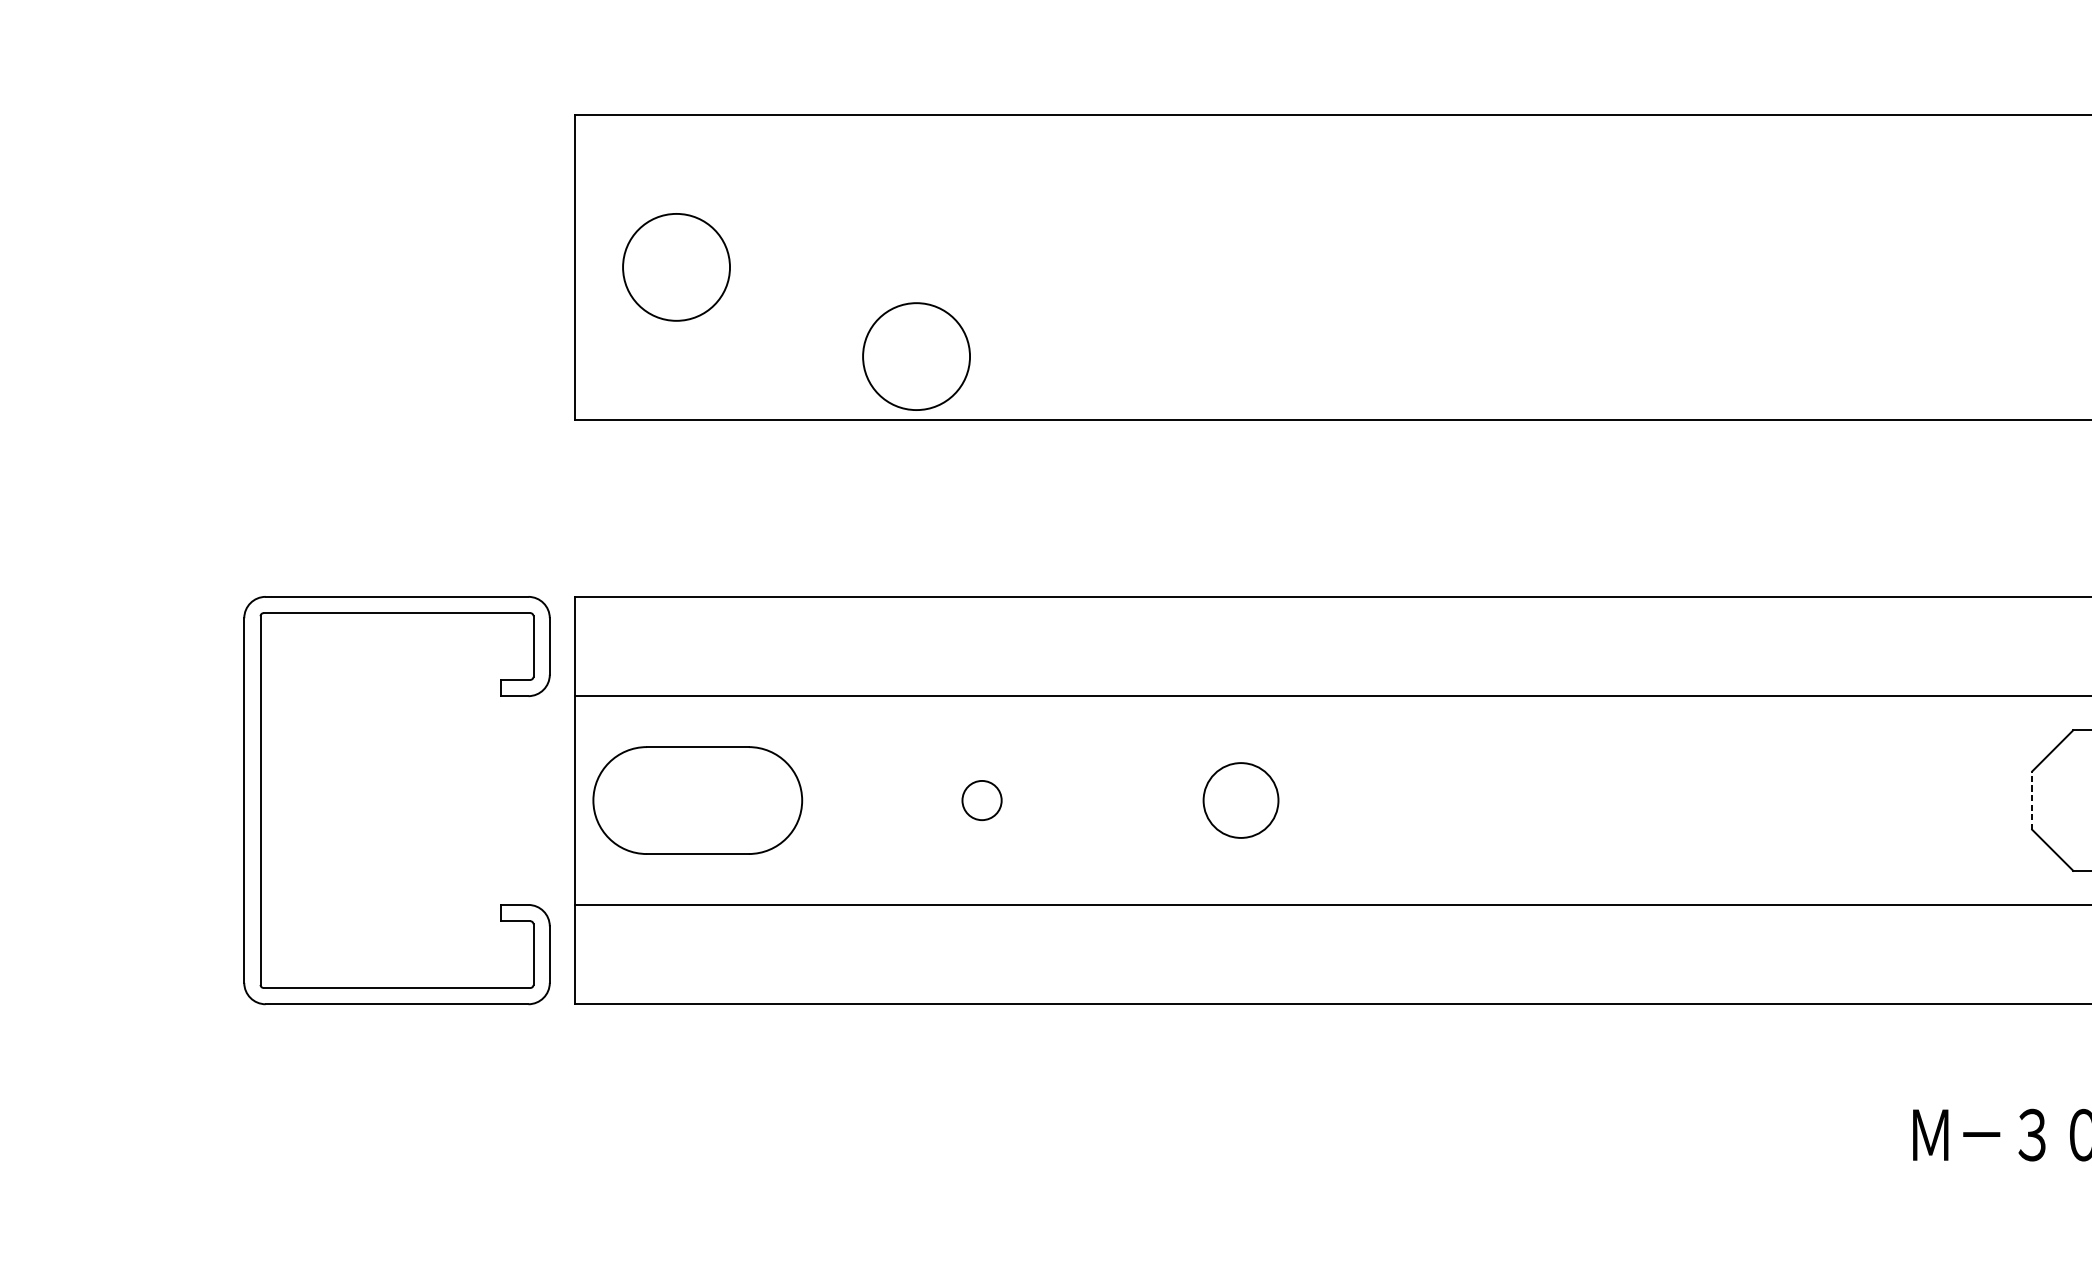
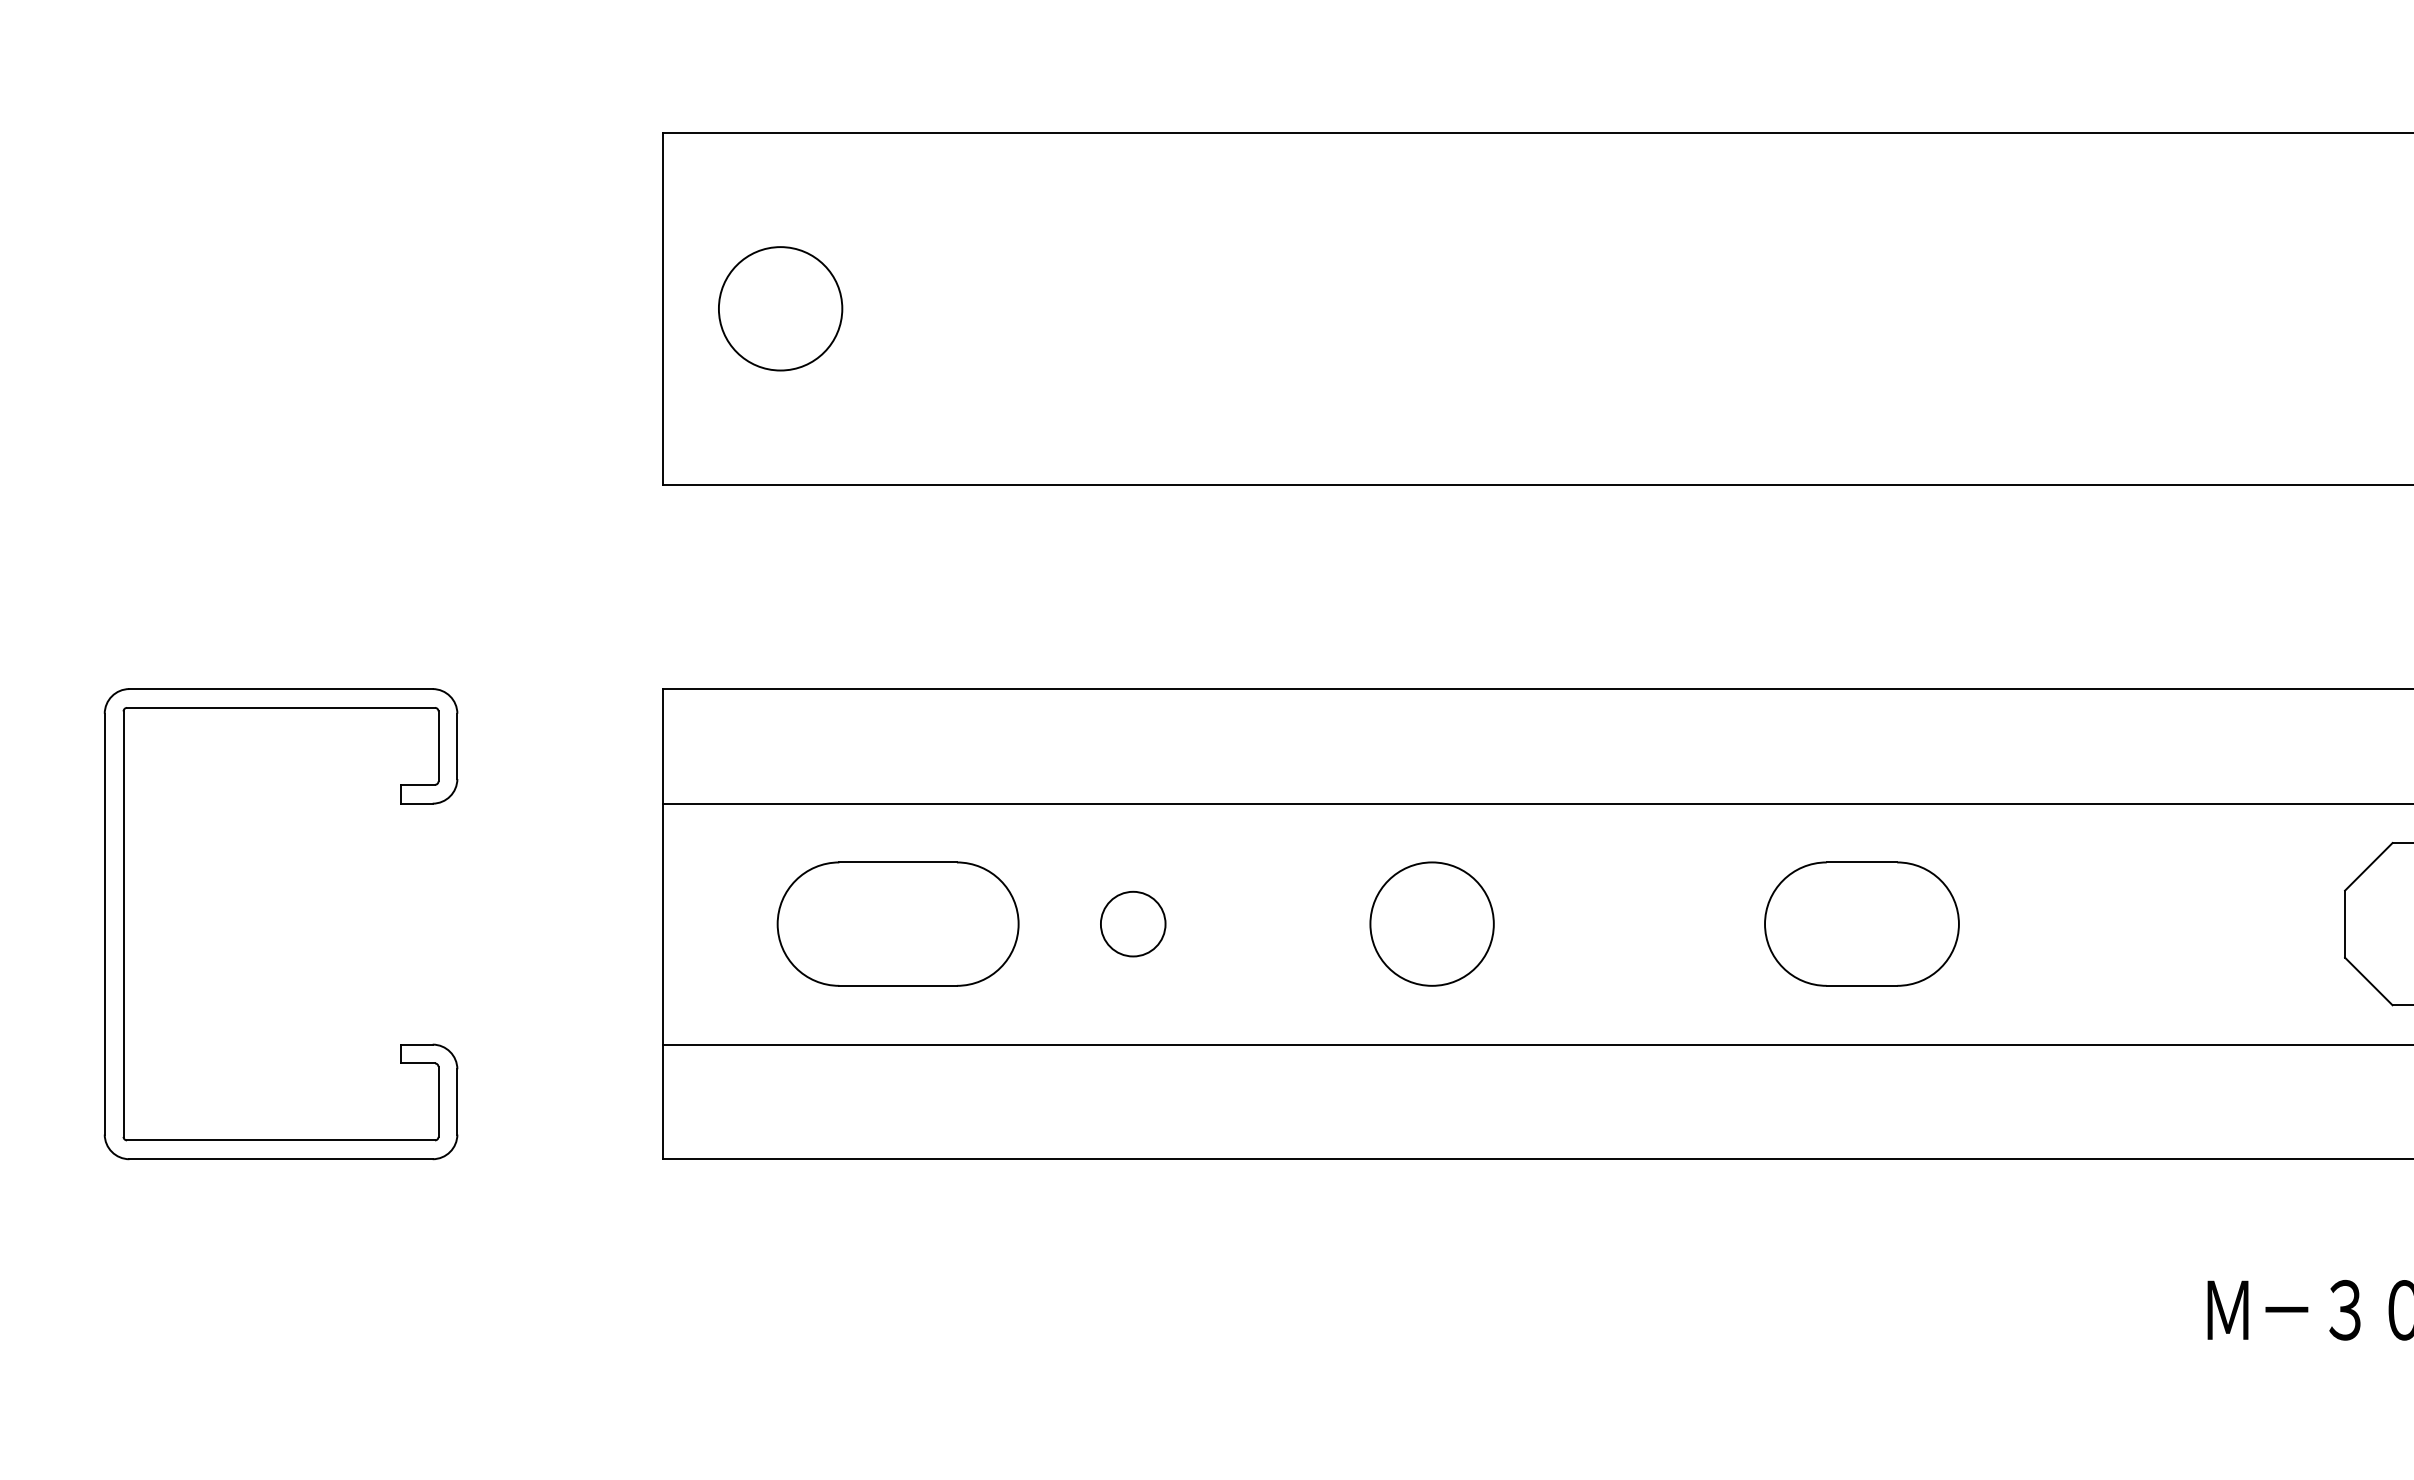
circle: (916, 356) -> (1057, 411), removed
part: (261, 800) -> (124, 924), moved
part: (697, 800) -> (897, 923), moved
circle: (981, 800) -> (1132, 923), size x1.43
circle: (1240, 800) -> (1431, 923), size x1.43
part: (1613, 800) -> (1861, 923), added
line: (2032, 800) -> (2345, 924), dashed -> solid

